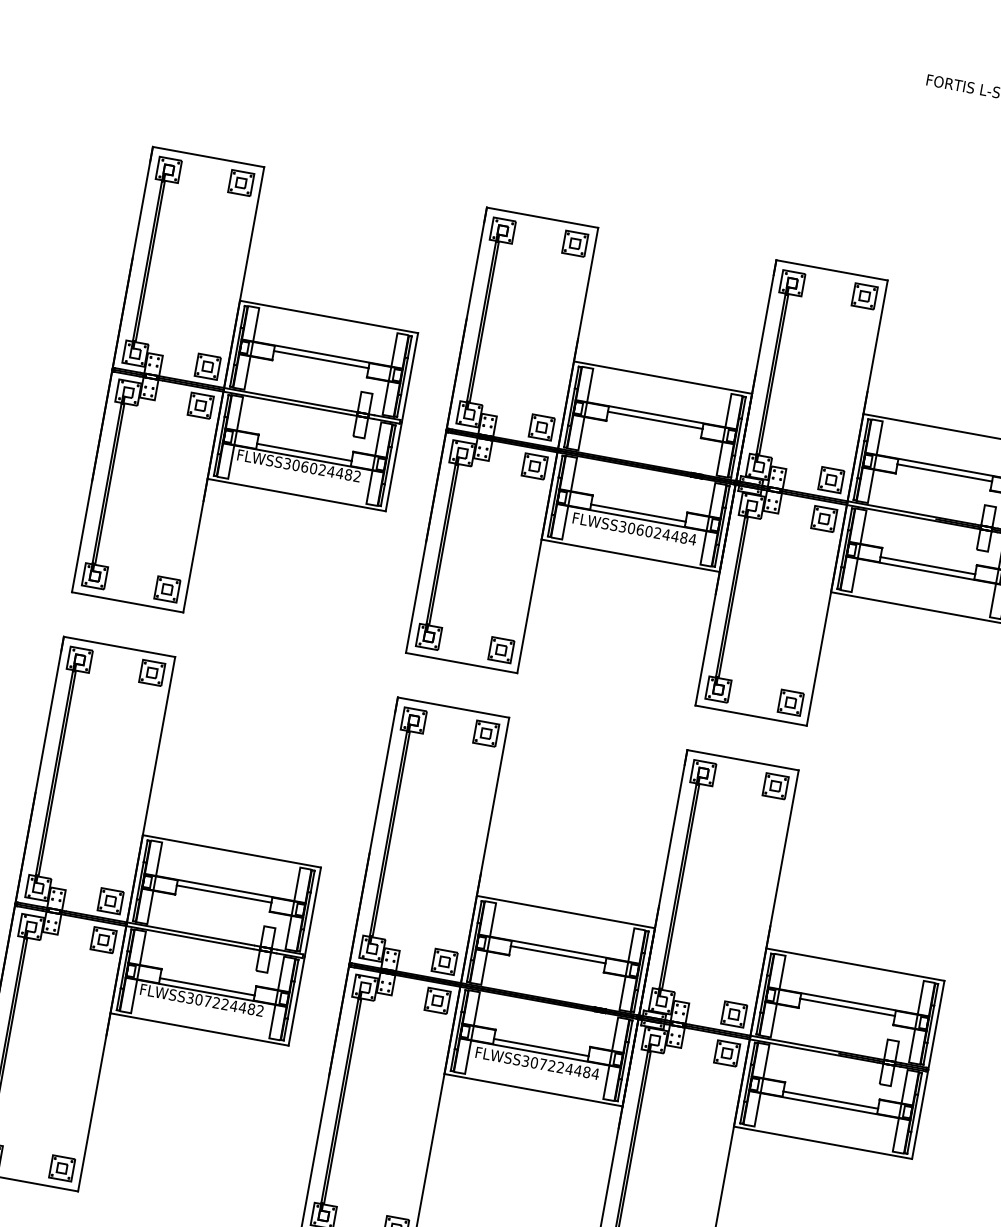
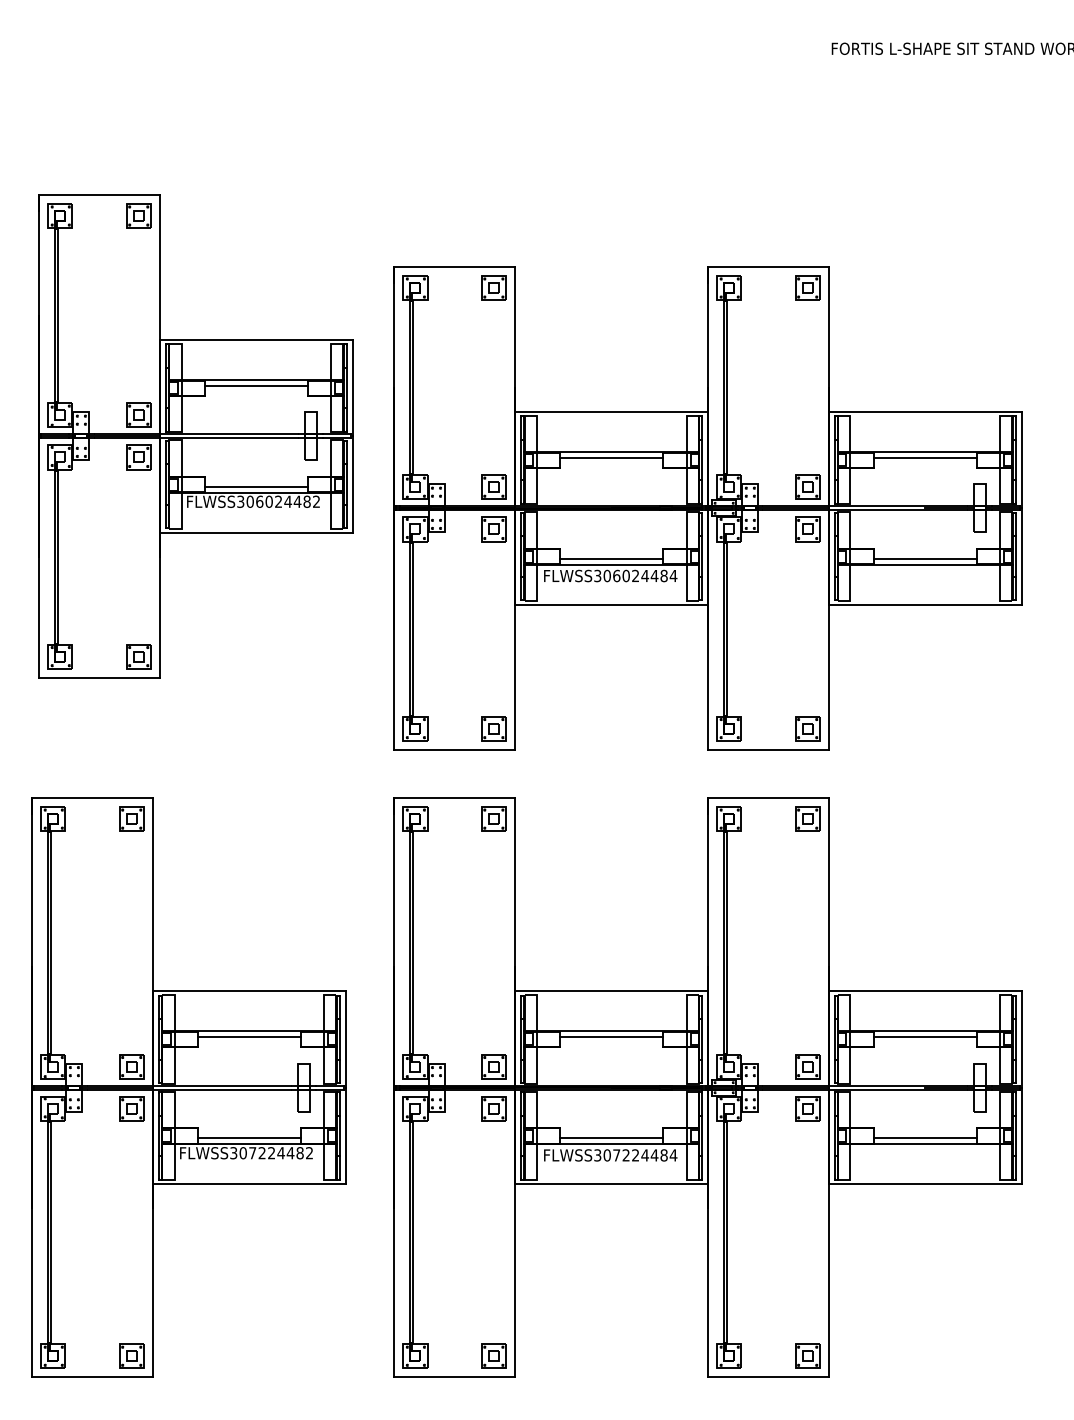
part: (256, 395) -> (195, 436), moved

